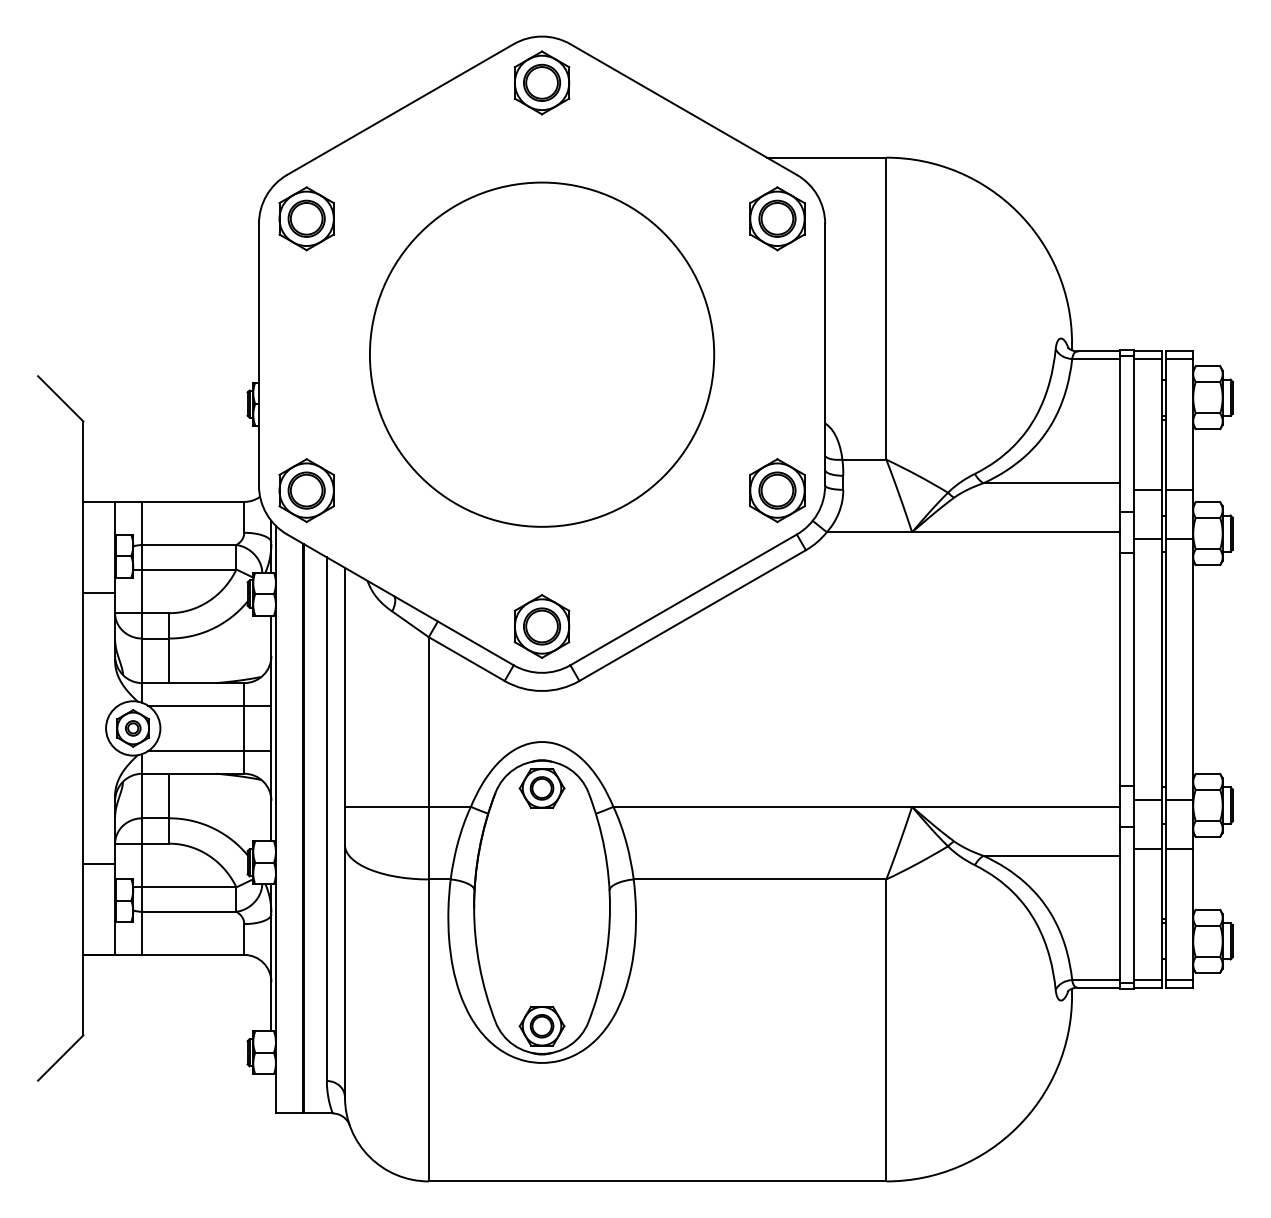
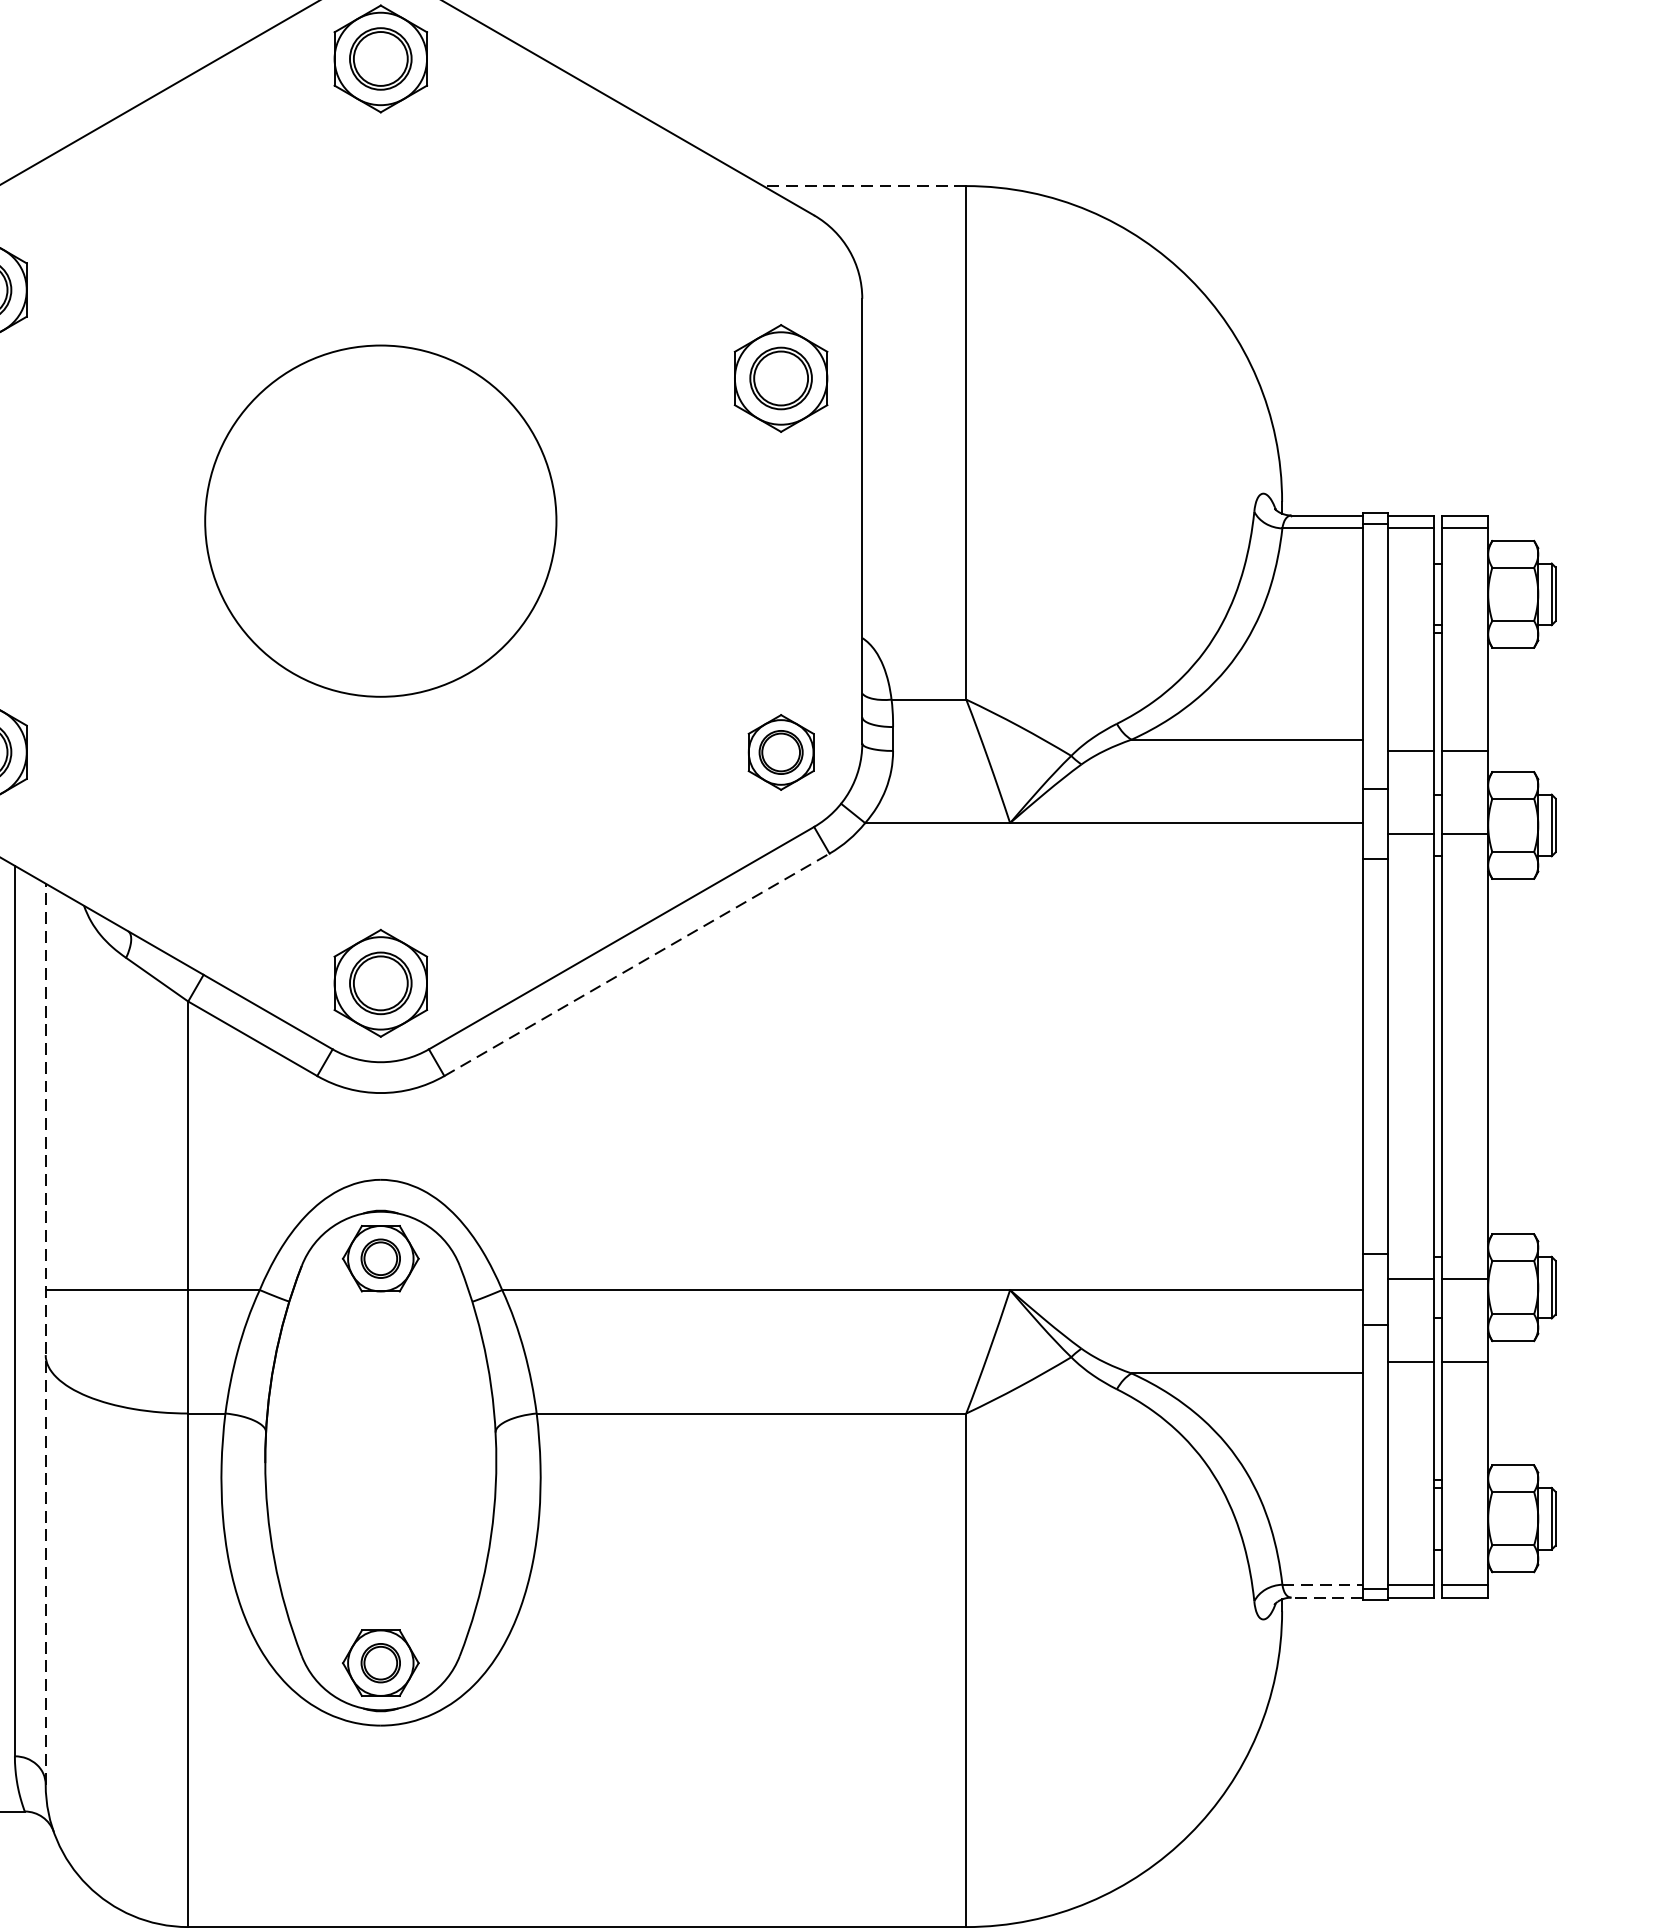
line: (826, 157) -> (864, 185), solid -> dashed
part: (777, 218) -> (781, 377), moved
circle: (541, 354) -> (379, 520), size x0.6
part: (777, 490) -> (781, 752), size x0.7
line: (692, 615) -> (636, 964), solid -> dashed
line: (345, 832) -> (46, 1333), solid -> dashed
line: (1095, 980) -> (1321, 1585), solid -> dashed
line: (1098, 987) -> (1327, 1597), solid -> dashed

